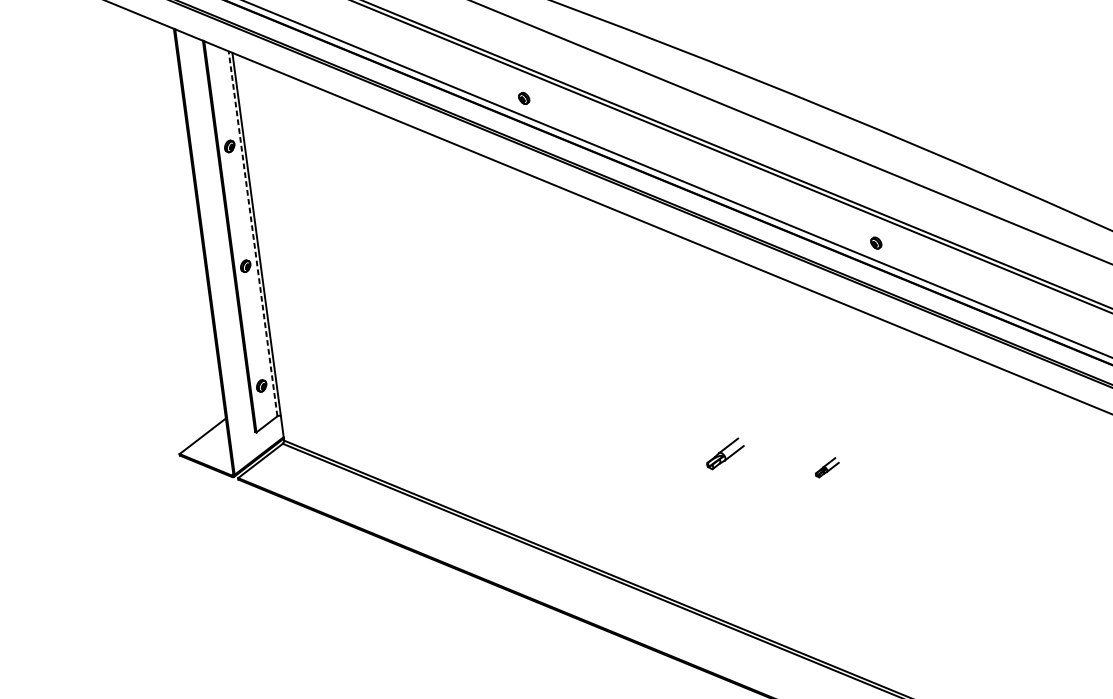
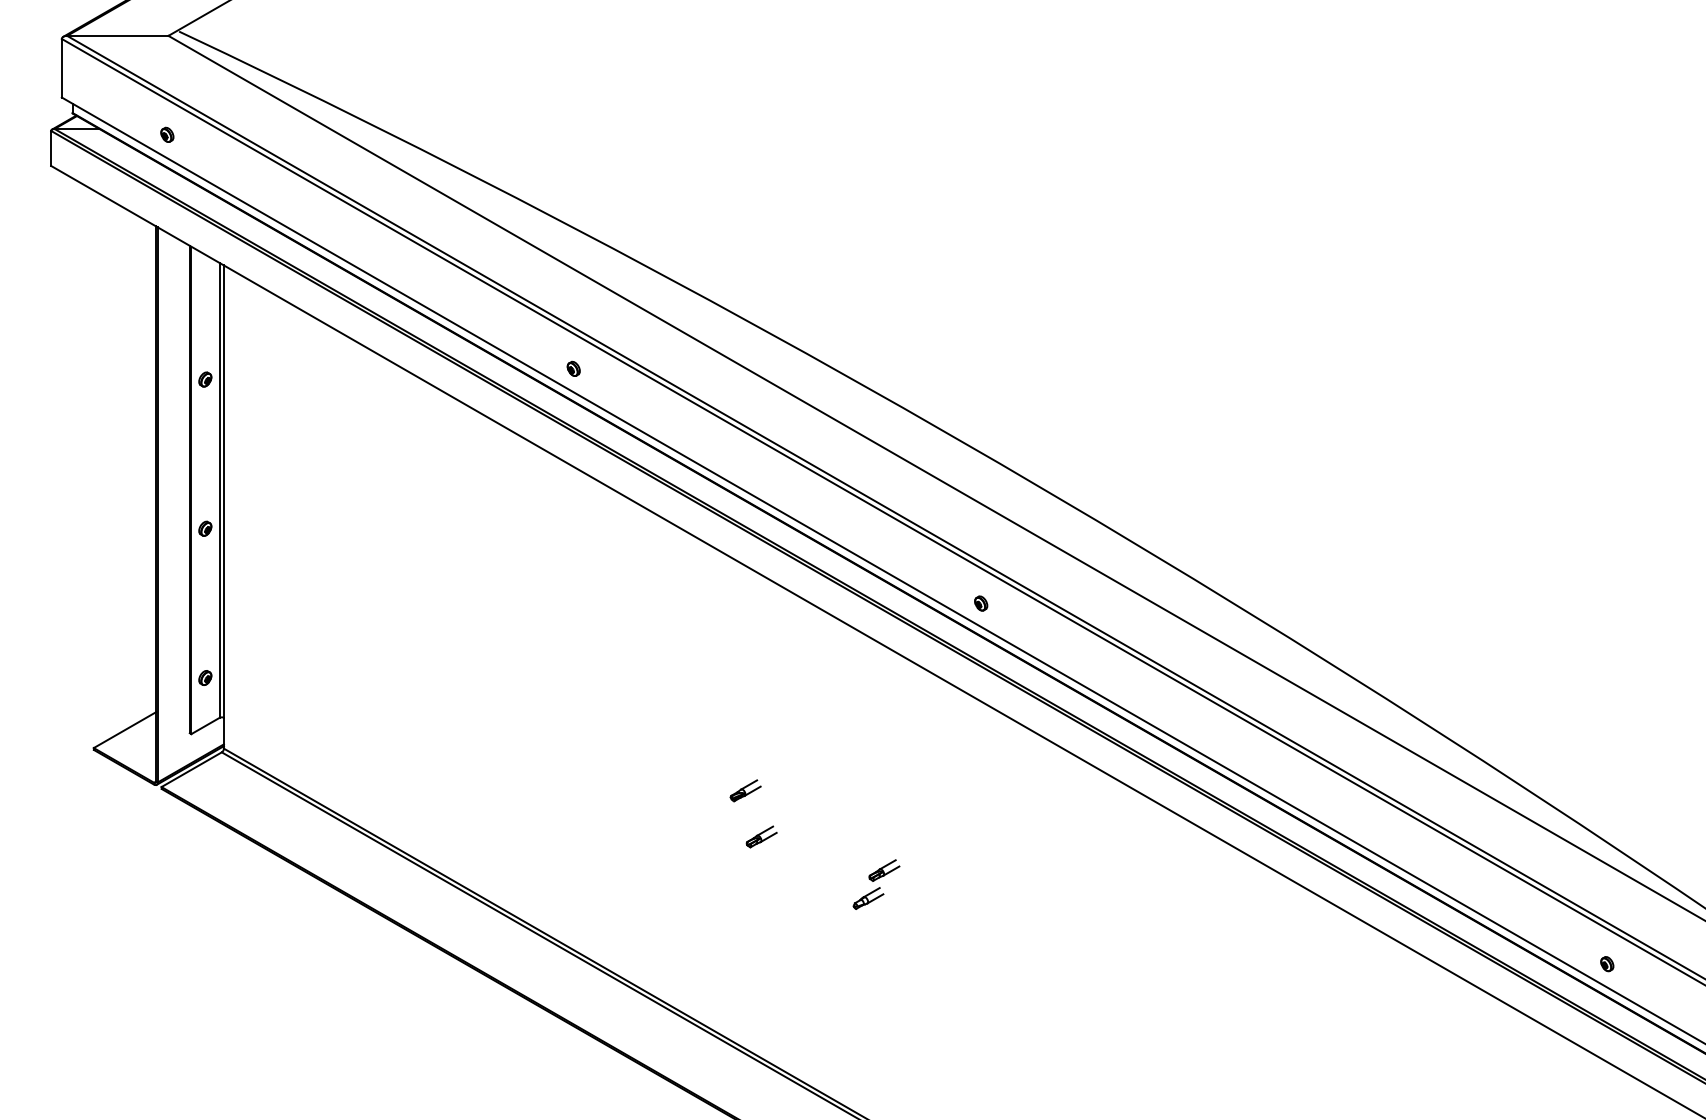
line: (252, 233) -> (219, 489), dashed -> solid
part: (707, 418) -> (745, 790), added
part: (724, 453) -> (761, 836), size x0.62
part: (817, 491) -> (868, 898), added

